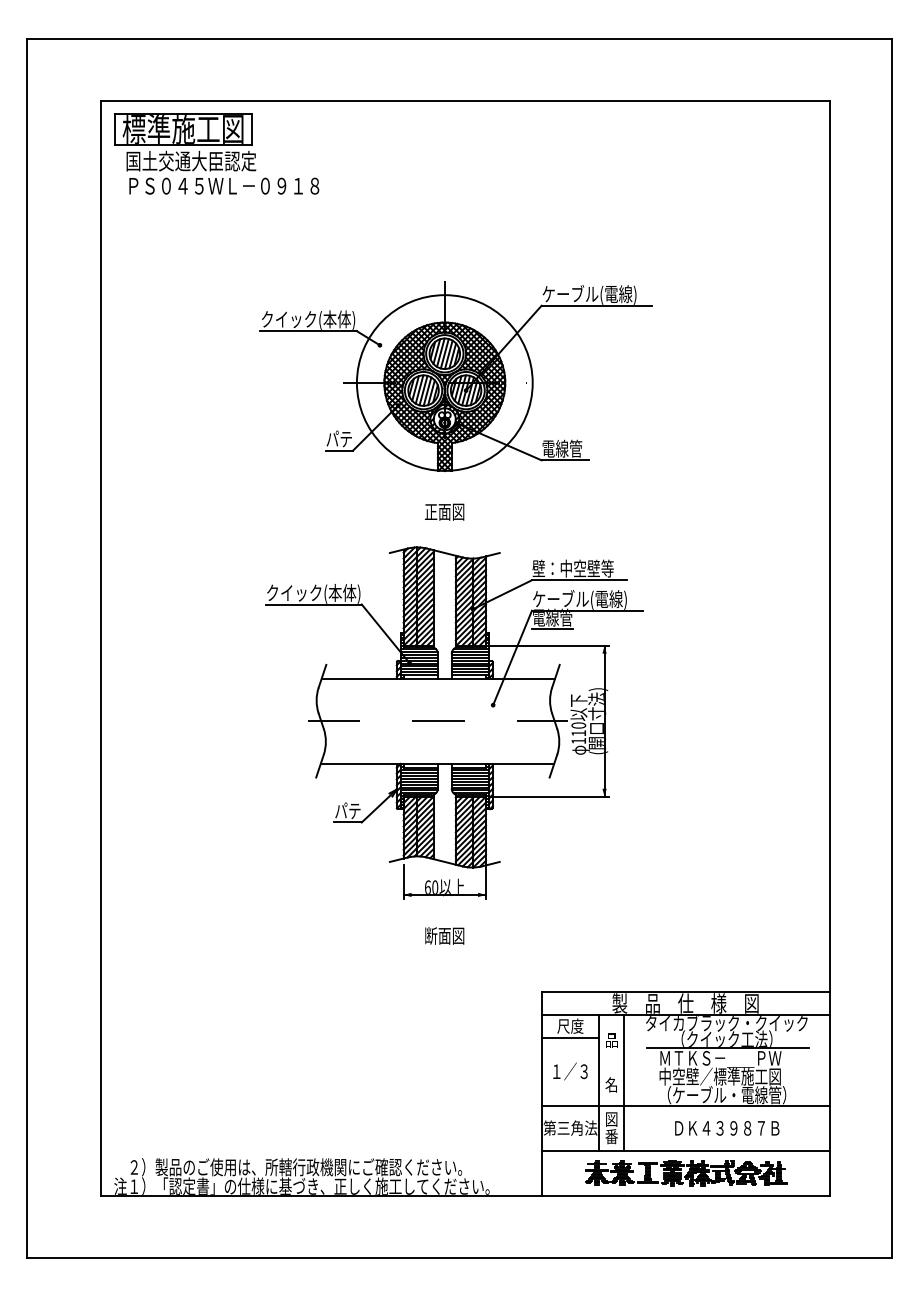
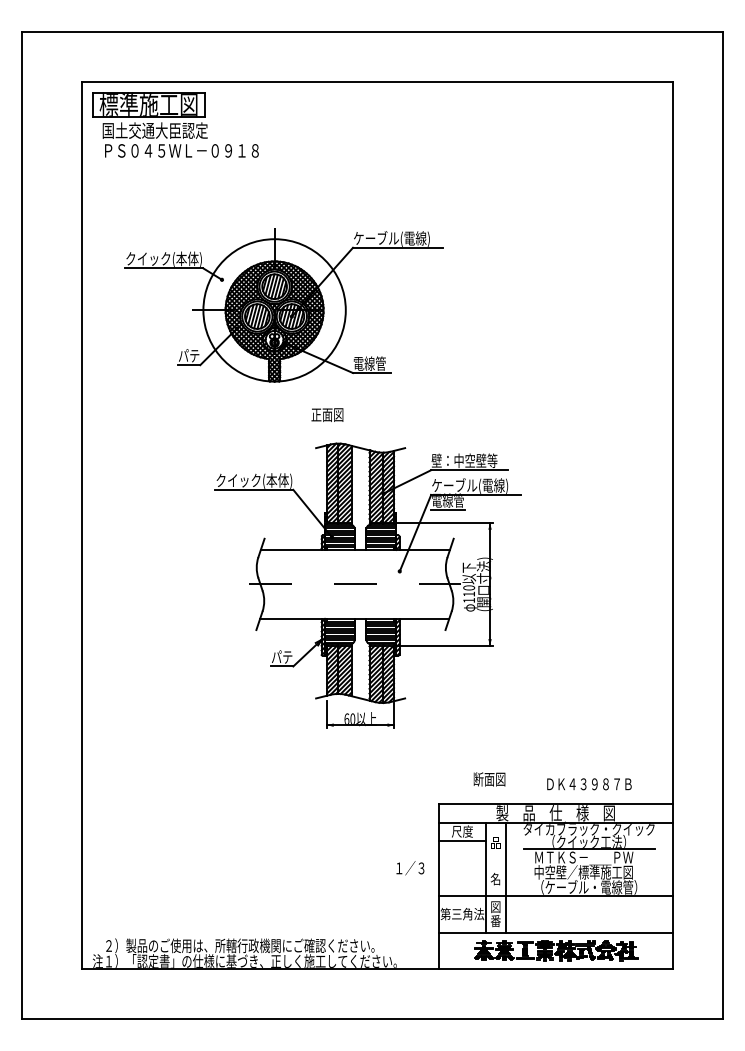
part: (455, 376) -> (283, 305), moved
text: (444, 511) -> (327, 414), moved
text: (444, 936) -> (489, 779), moved
text: (570, 1071) -> (410, 868), moved
text: (727, 1128) -> (589, 784), moved

